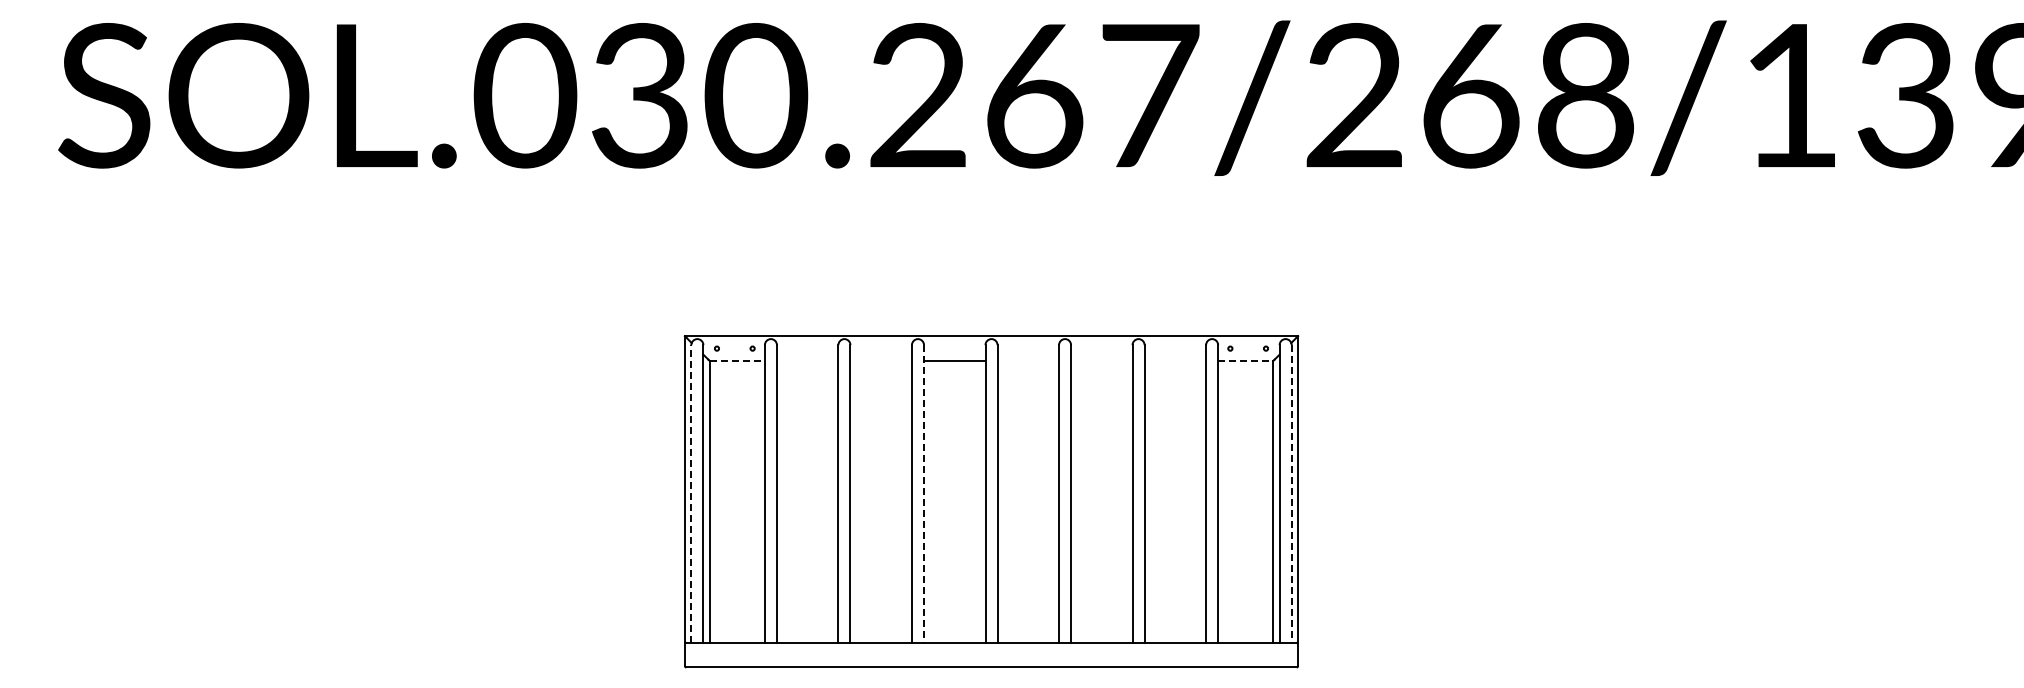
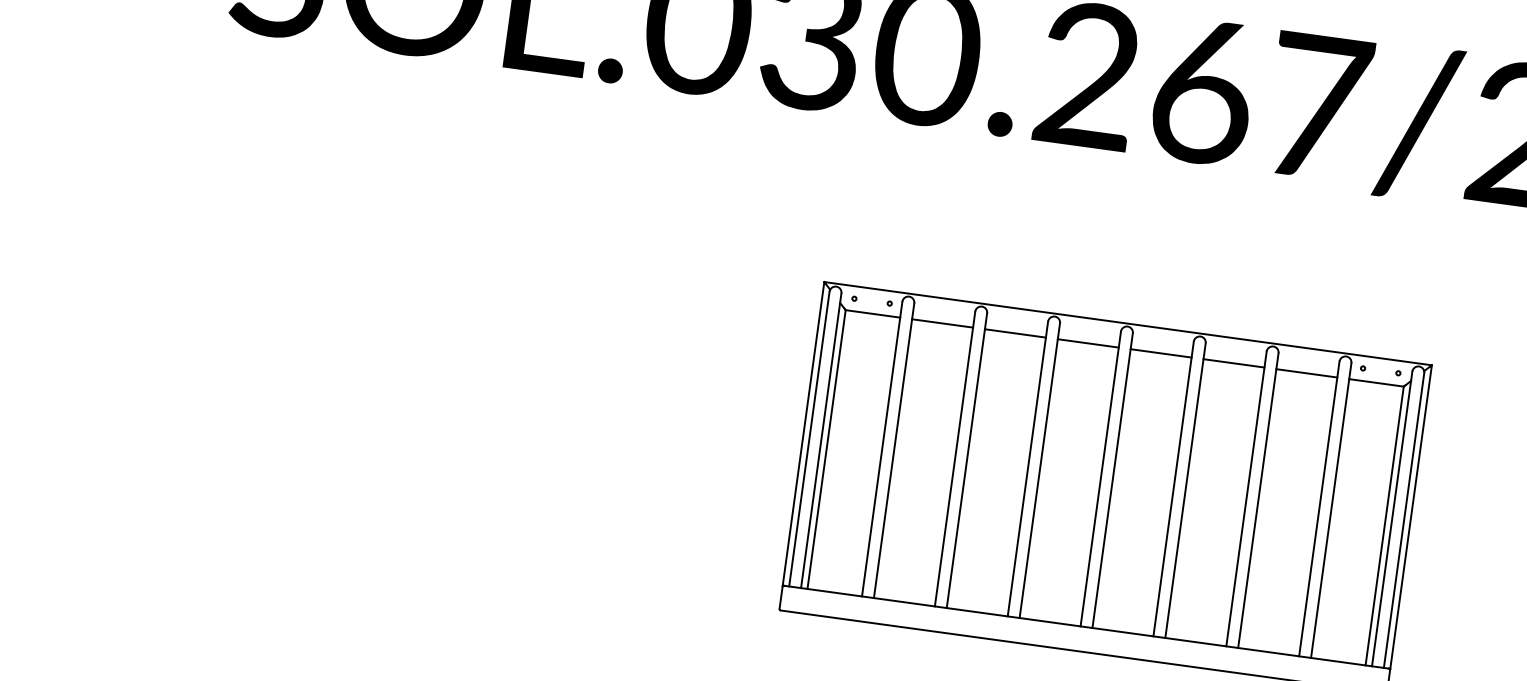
line: (737, 361) -> (873, 314), dashed -> solid
line: (807, 361) -> (942, 323), added
line: (880, 361) -> (1014, 333), added
line: (1028, 361) -> (1161, 353), added
line: (1101, 361) -> (1233, 363), added
line: (1175, 361) -> (1306, 373), added
line: (1245, 361) -> (1376, 383), dashed -> solid
line: (691, 493) -> (809, 438), dashed -> solid
line: (923, 493) -> (1039, 470), dashed -> solid
line: (1291, 493) -> (1403, 520), dashed -> solid

